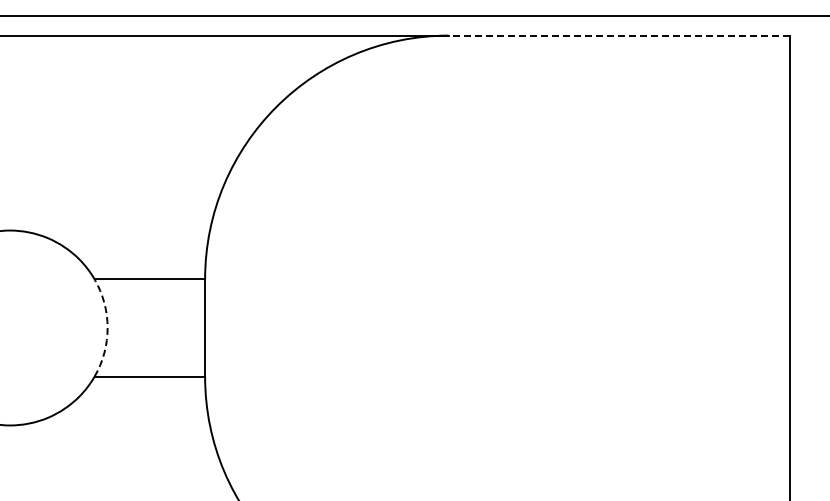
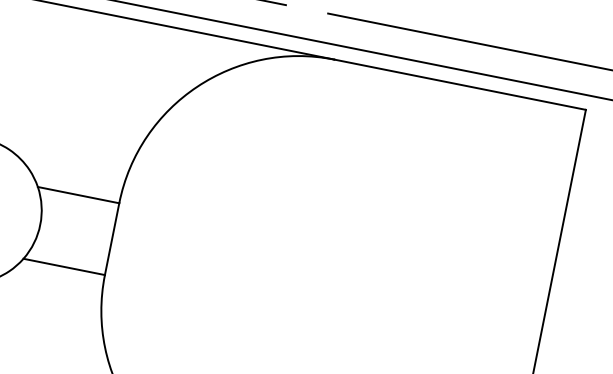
line: (619, 35) -> (460, 84), dashed -> solid
arc: (107, 328) -> (40, 225), dashed -> solid

